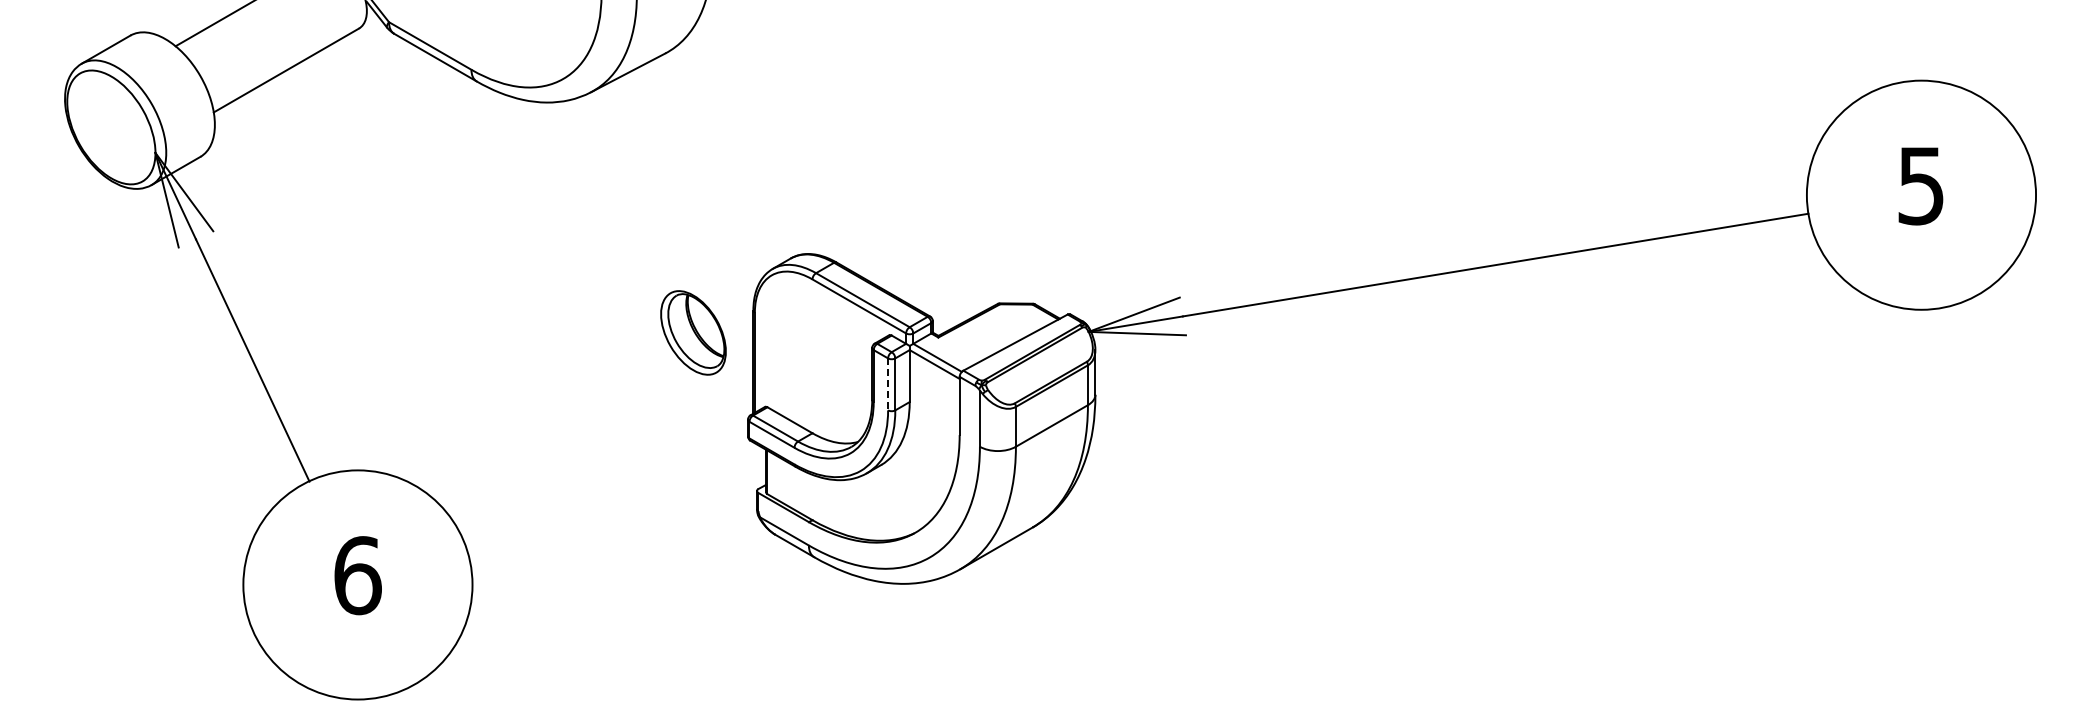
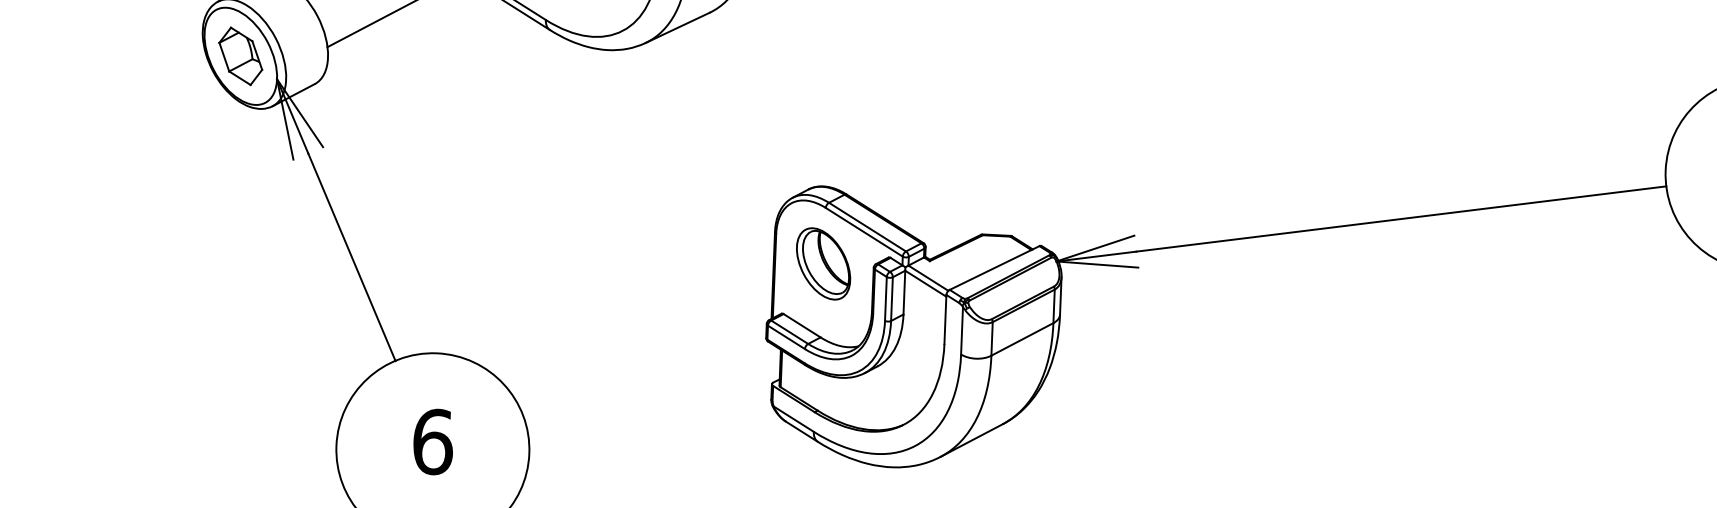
part: (111, 127) -> (240, 56), added
part: (693, 332) -> (823, 263), moved
line: (888, 384) -> (886, 298), dashed -> solid

